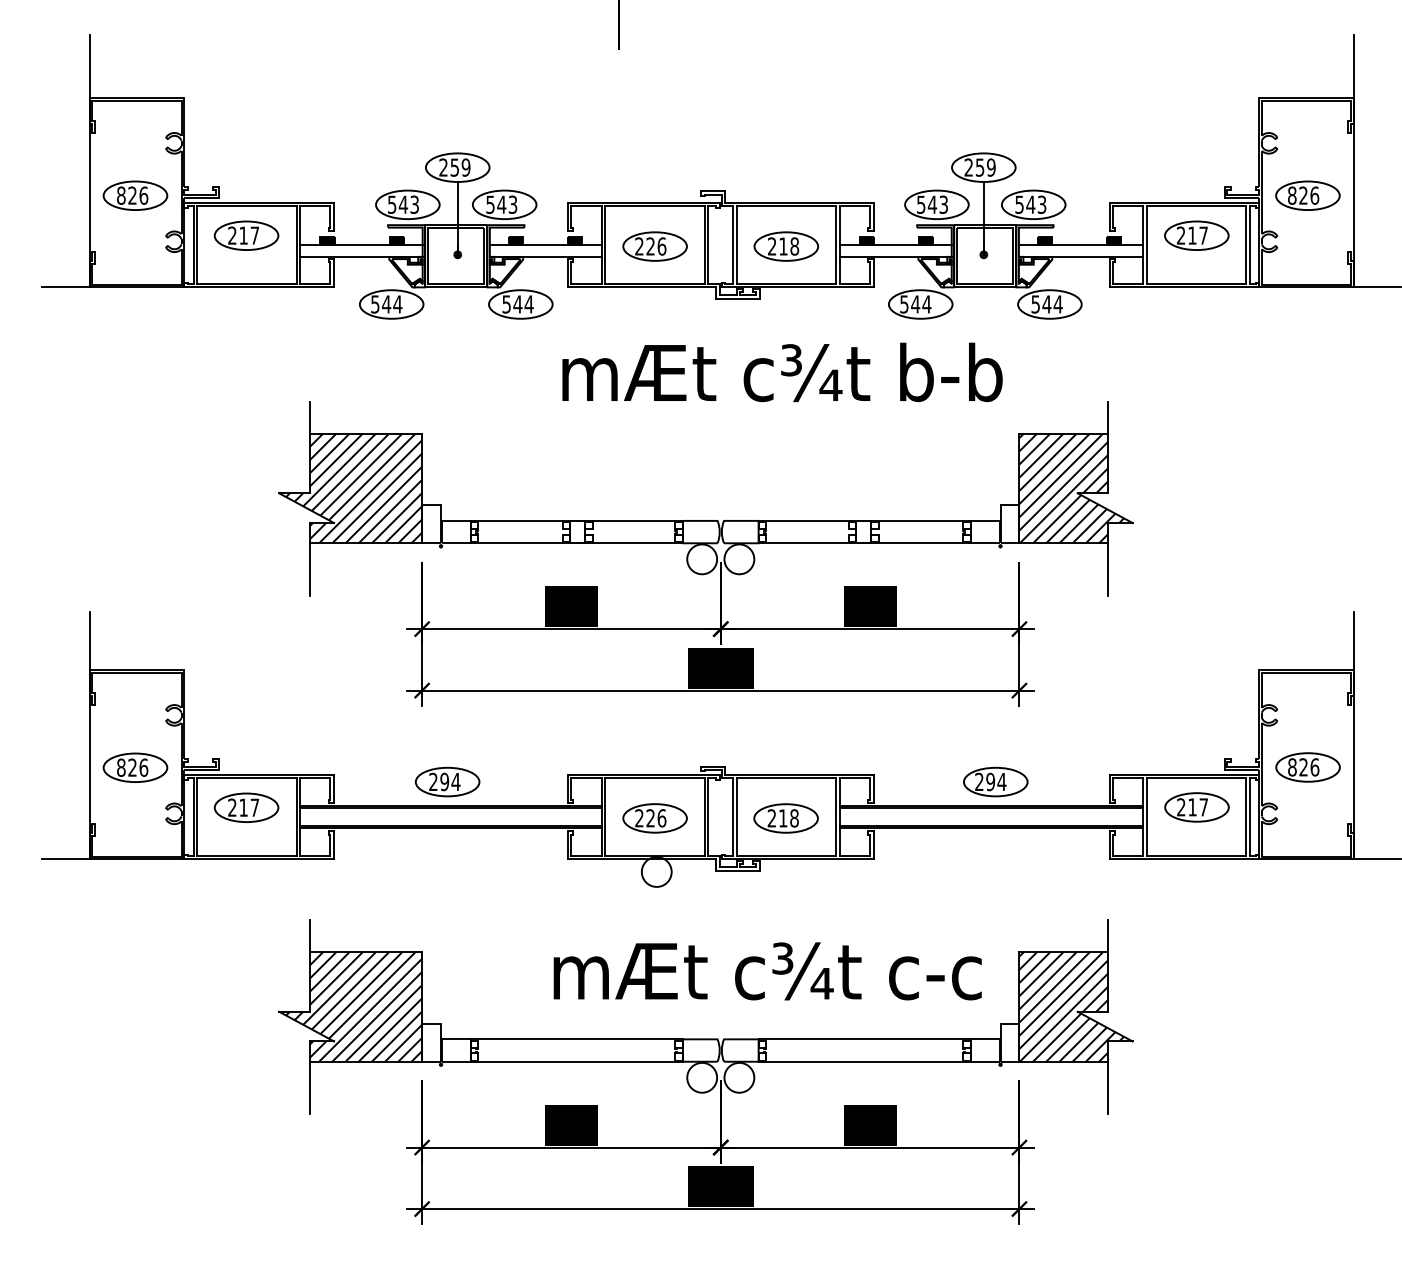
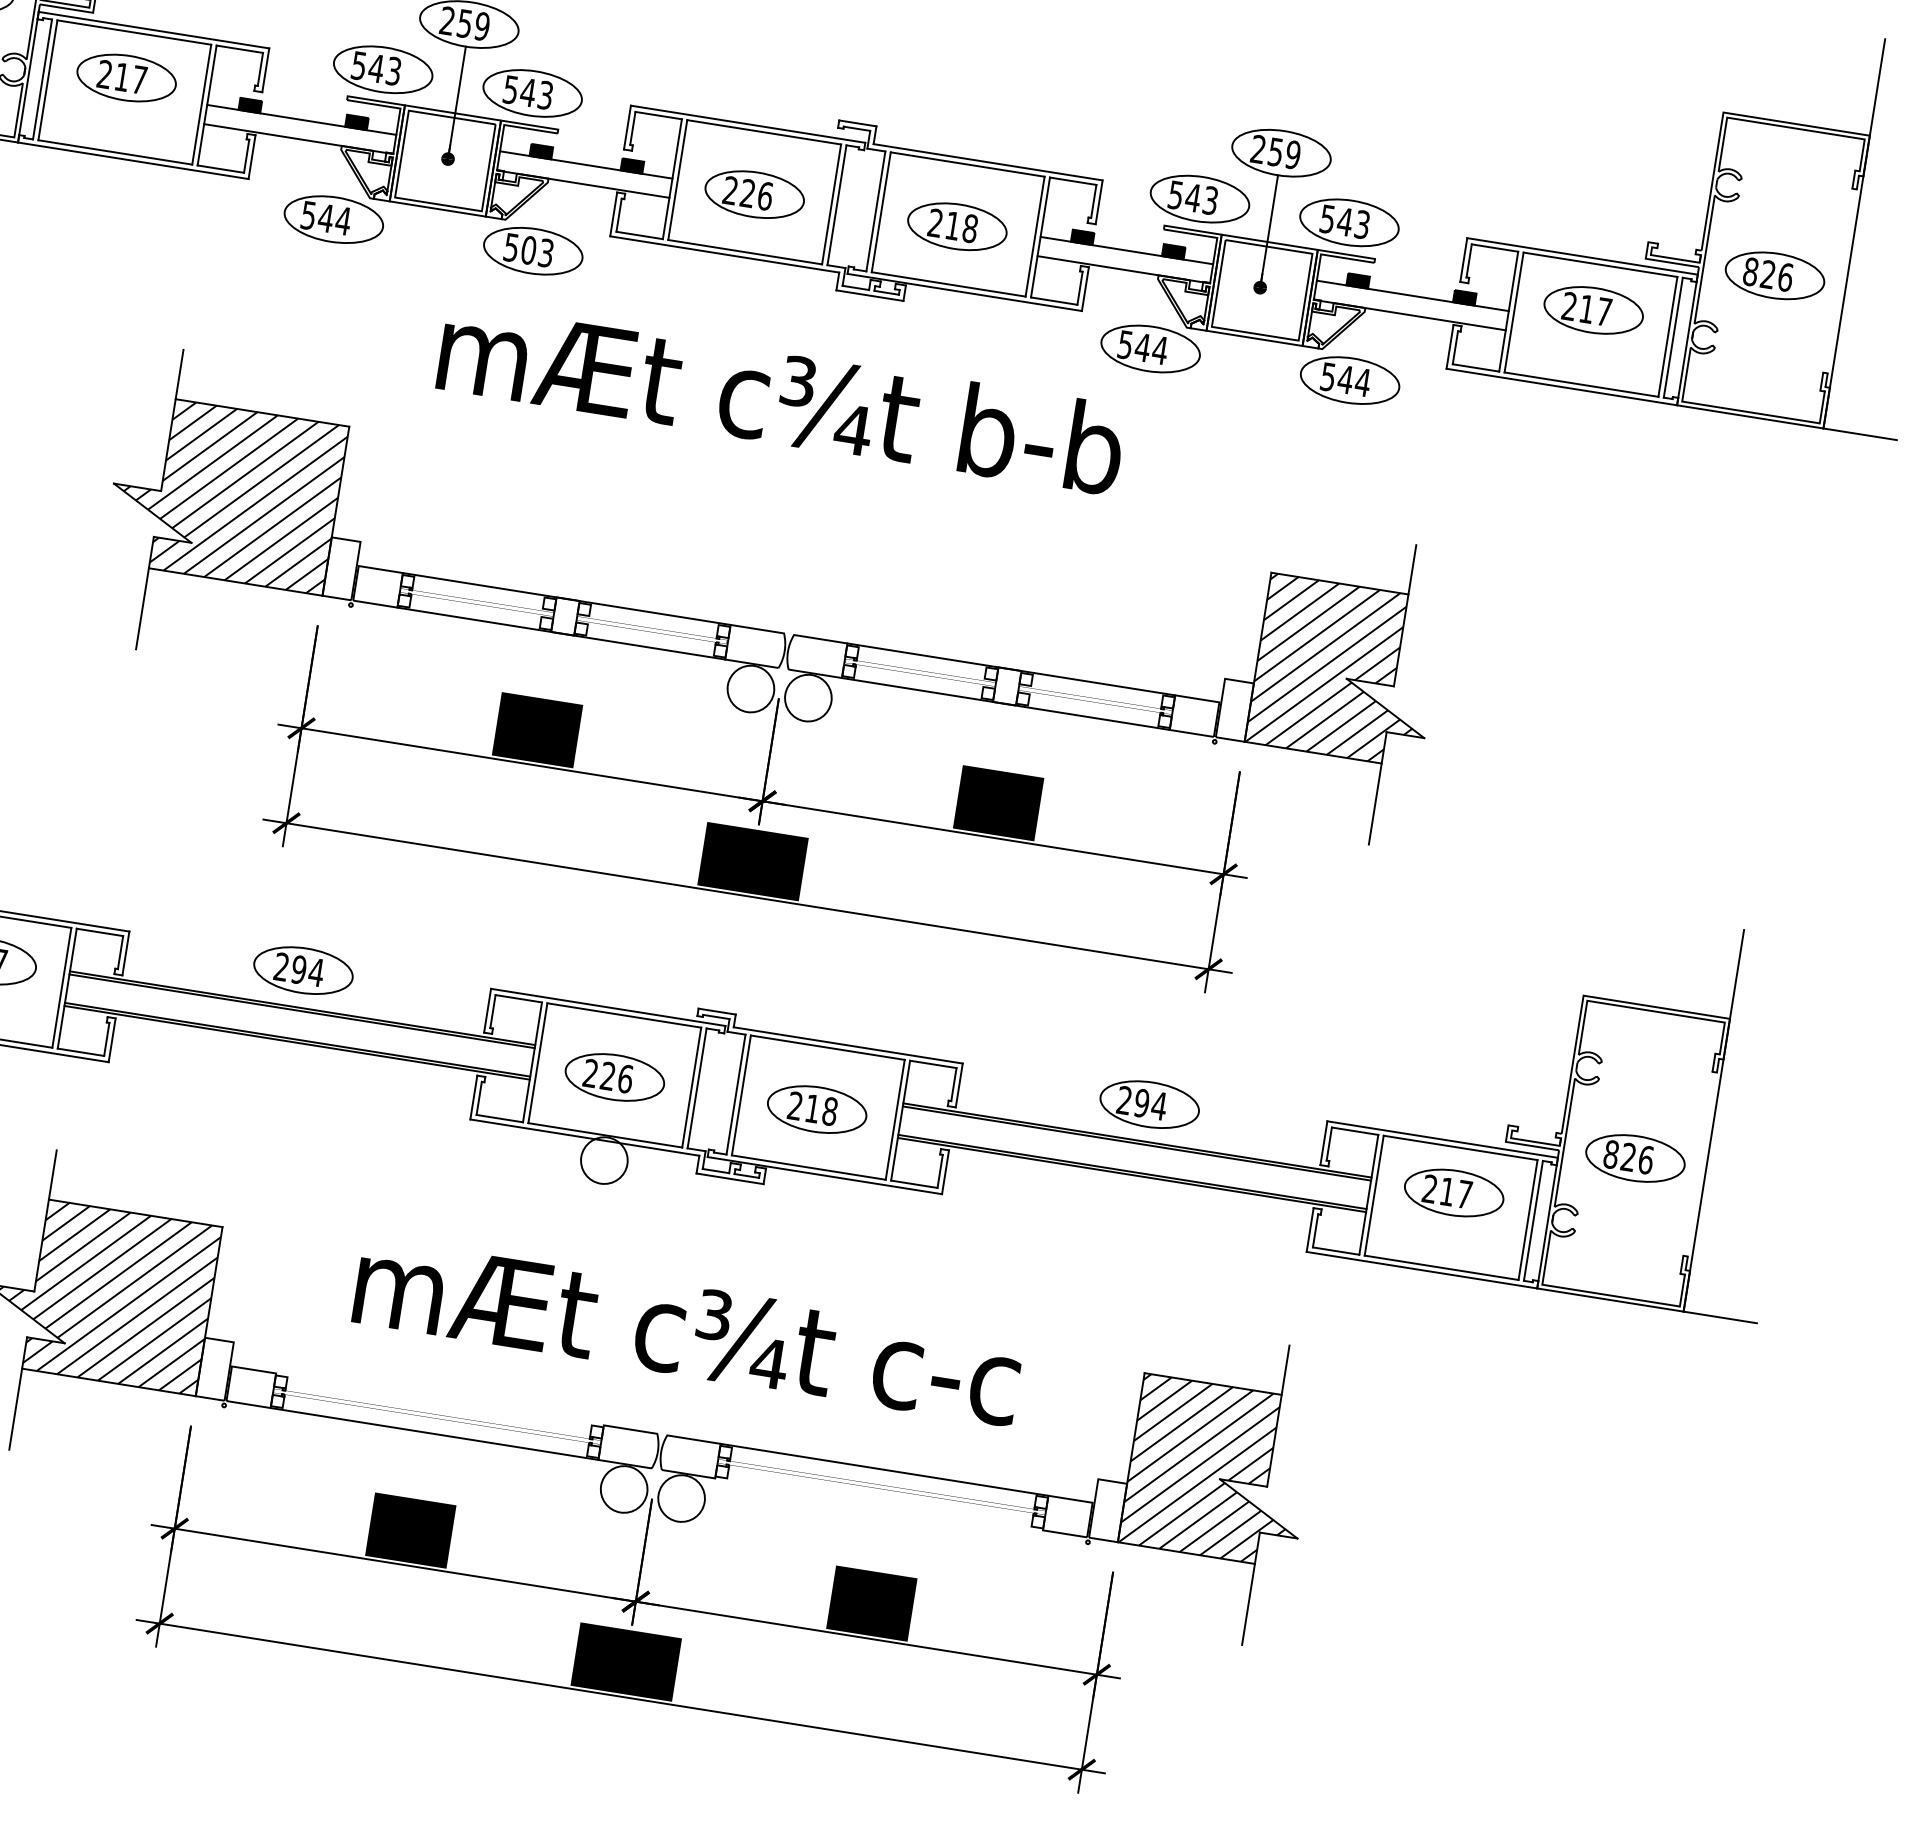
text: (523, 304) -> (537, 251), 544 -> 503
text: (782, 372) -> (781, 398), moved
text: (767, 971) -> (687, 1331), moved
line: (576, 1039) -> (439, 1399), removed
line: (864, 1061) -> (878, 1503), removed

